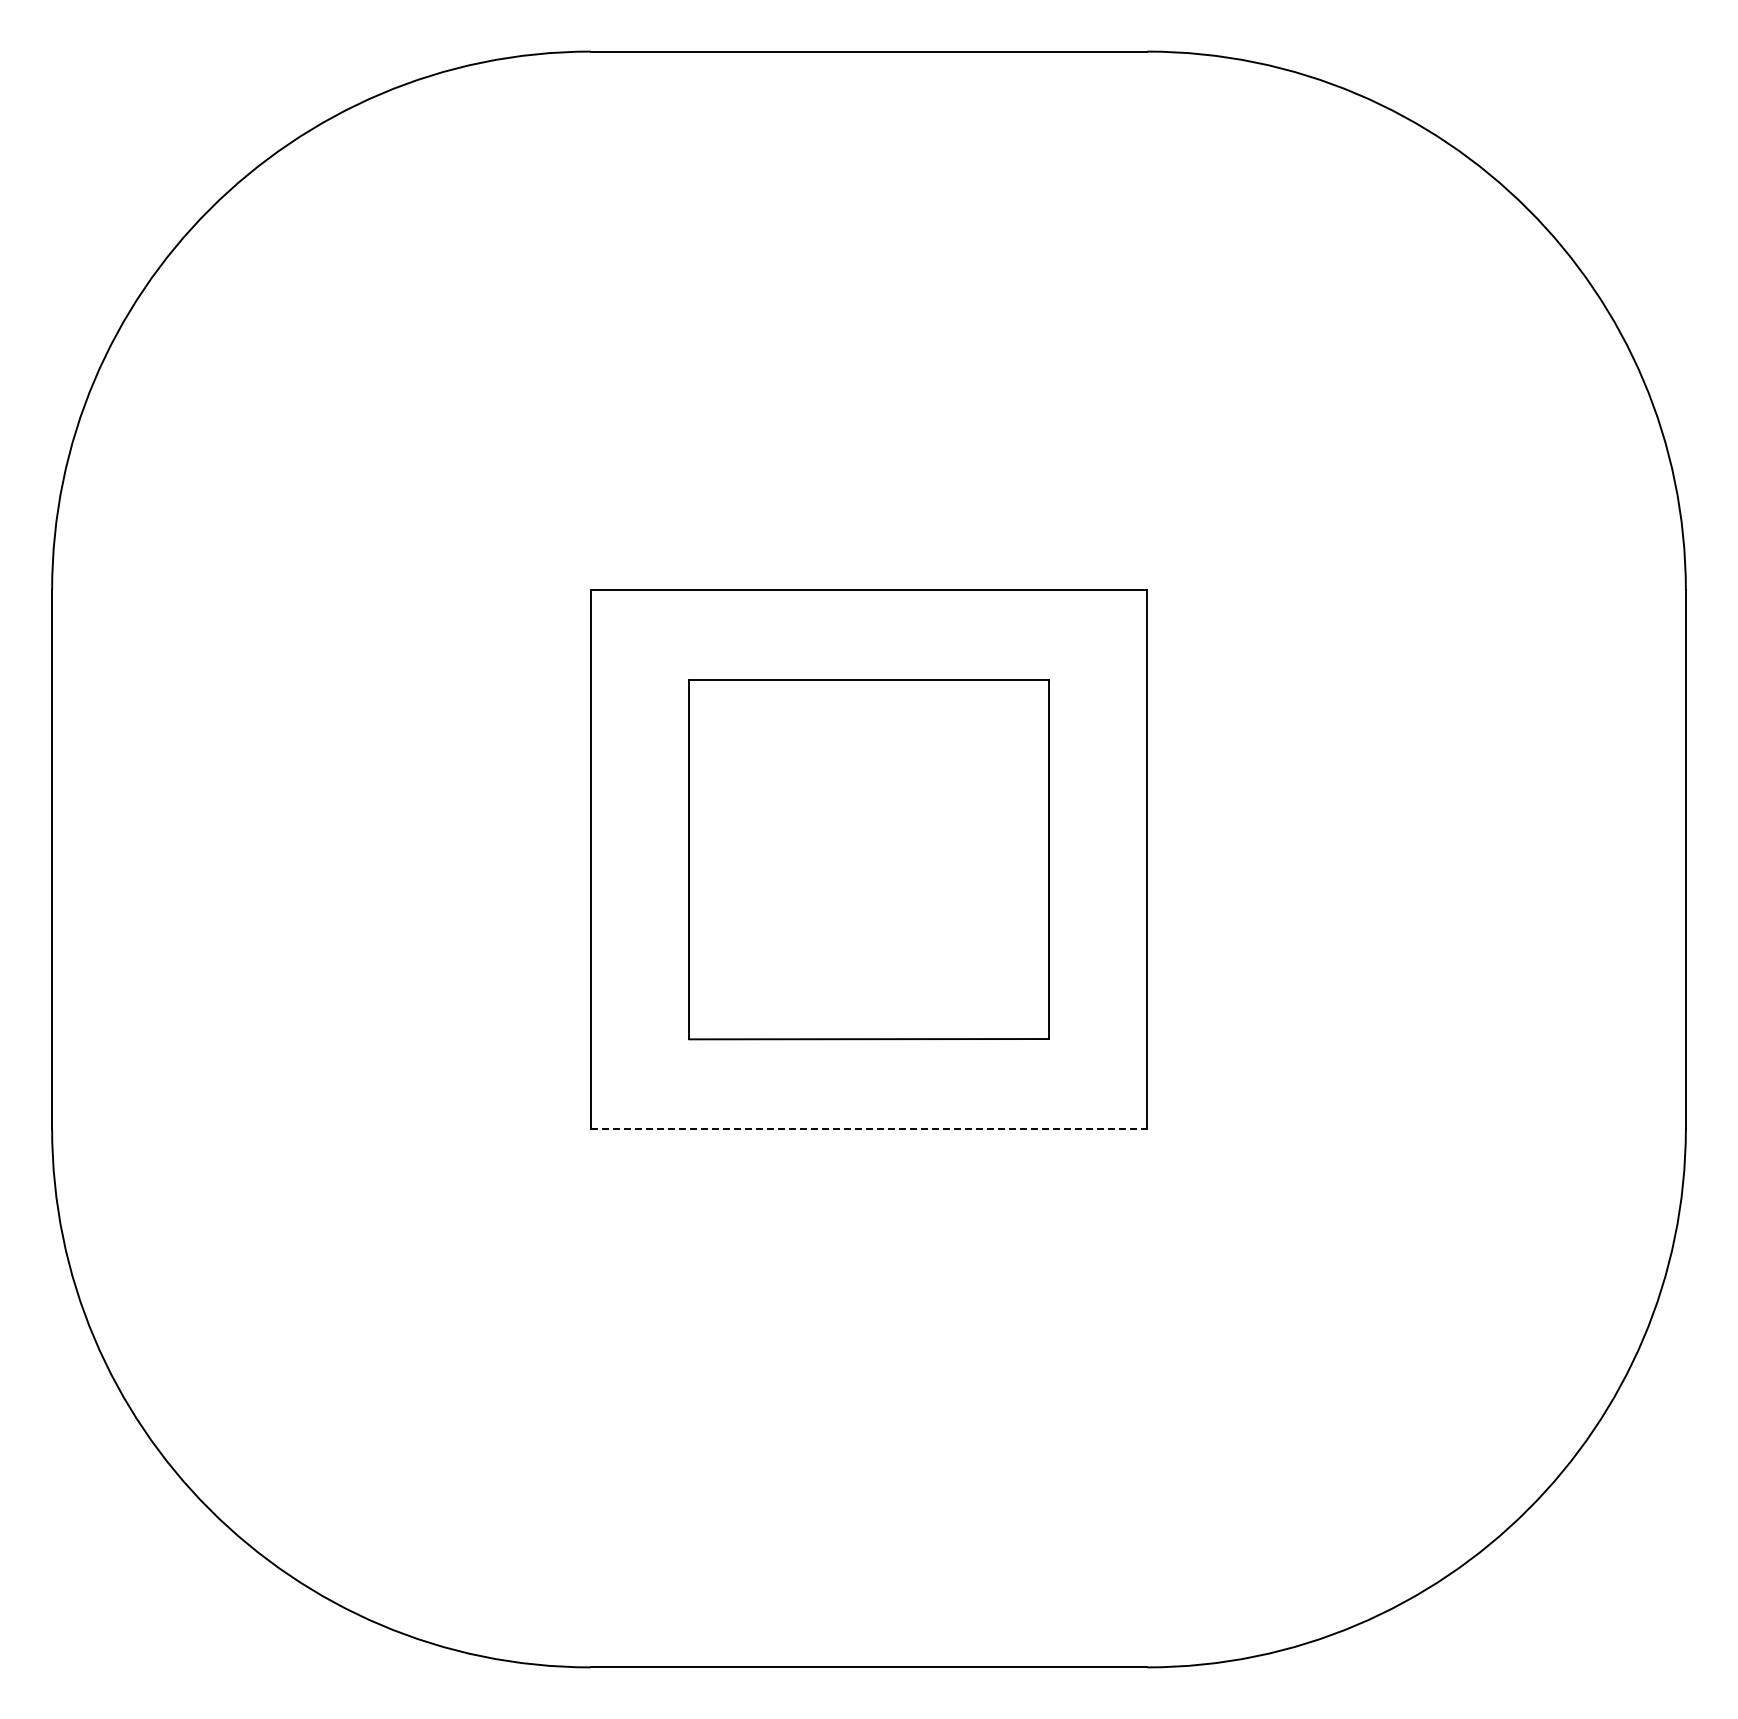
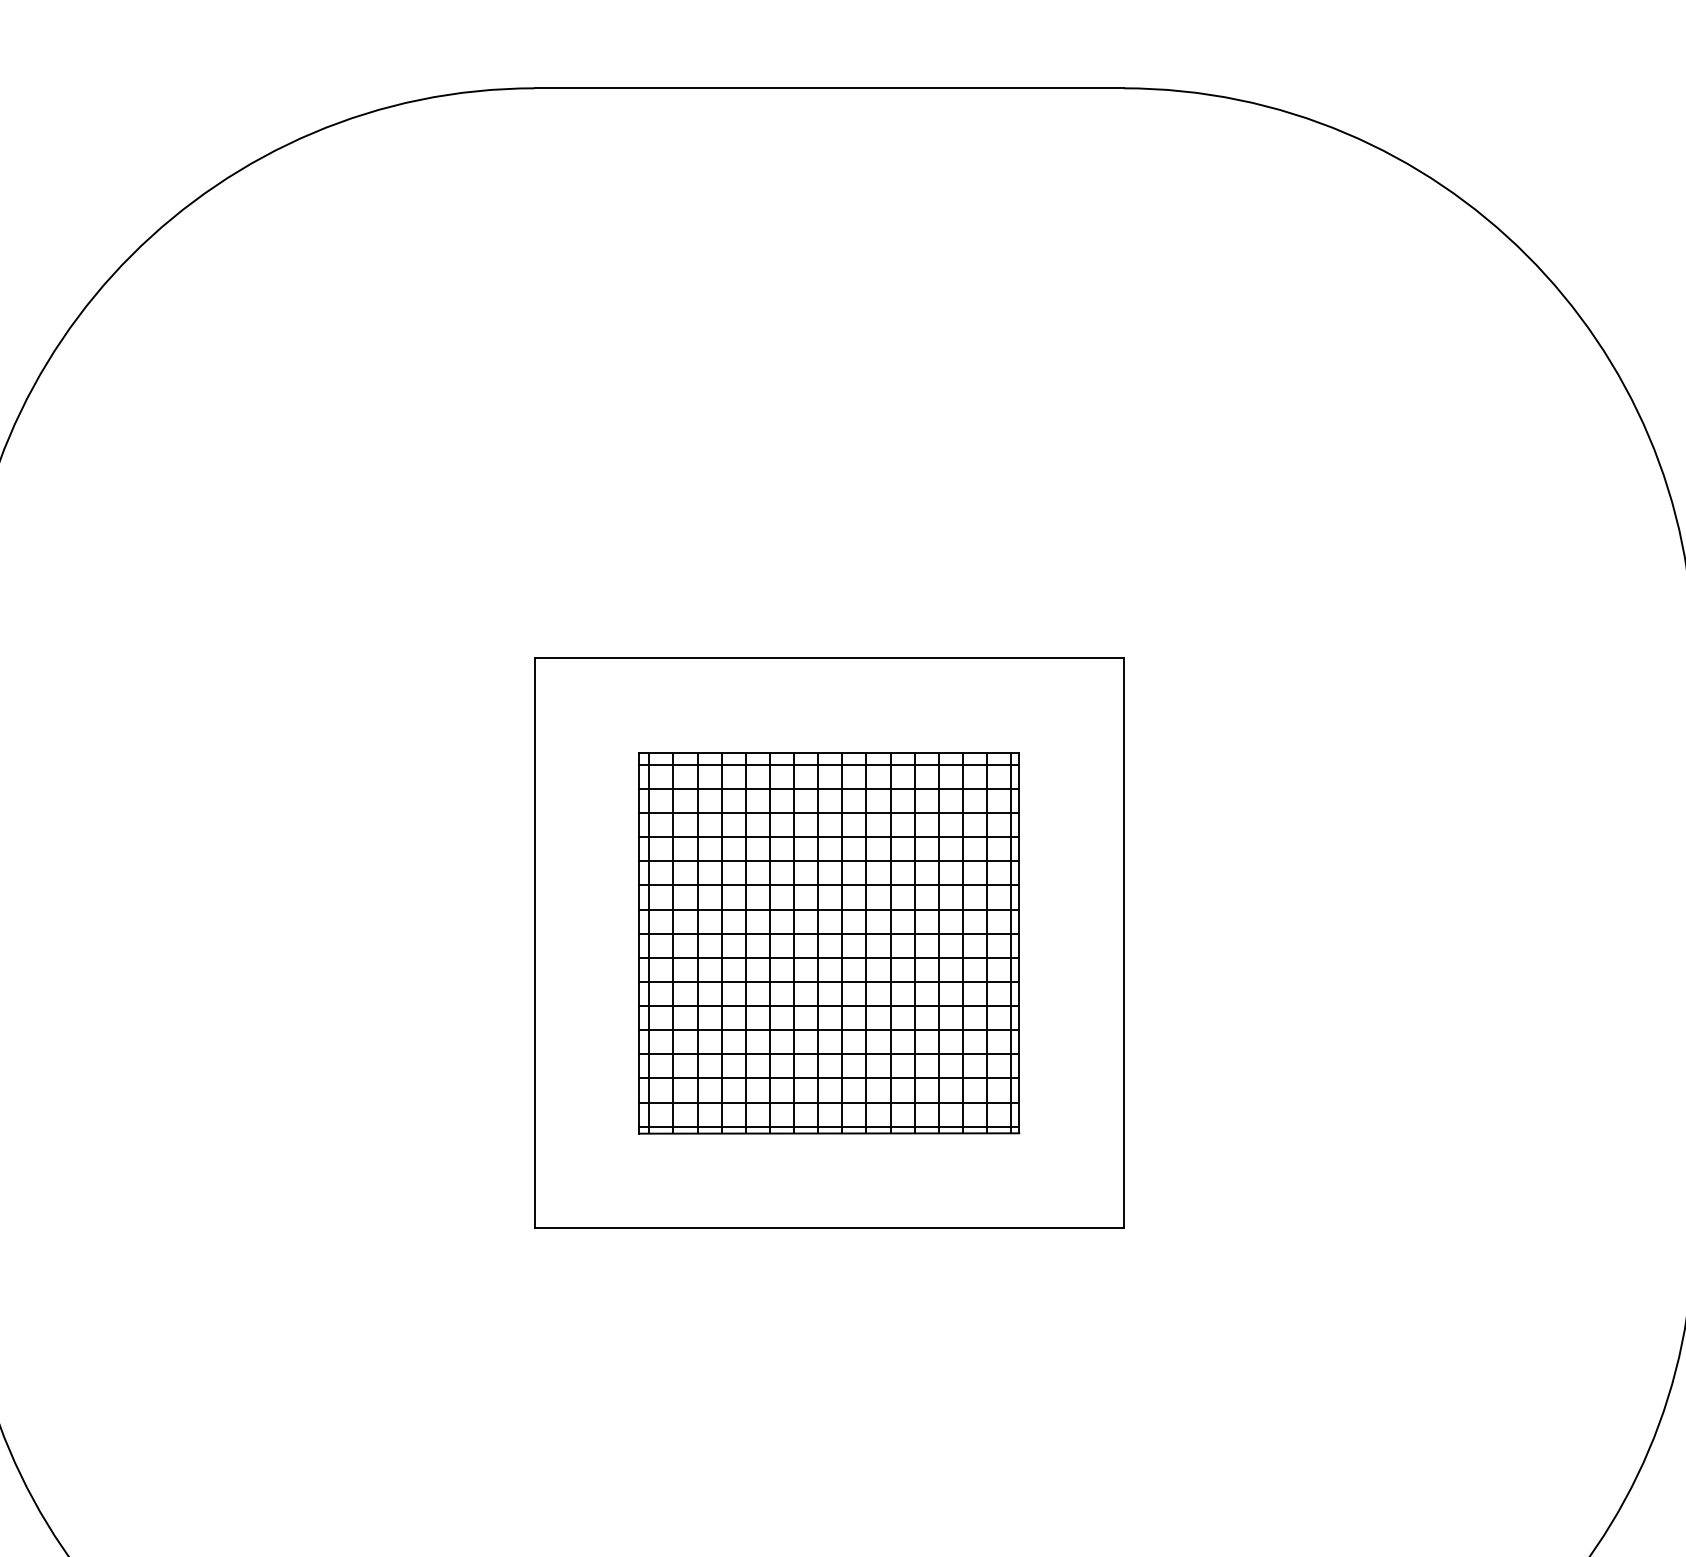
hatch: (868, 859) -> (828, 943), added
line: (869, 1128) -> (829, 1228), dashed -> solid

